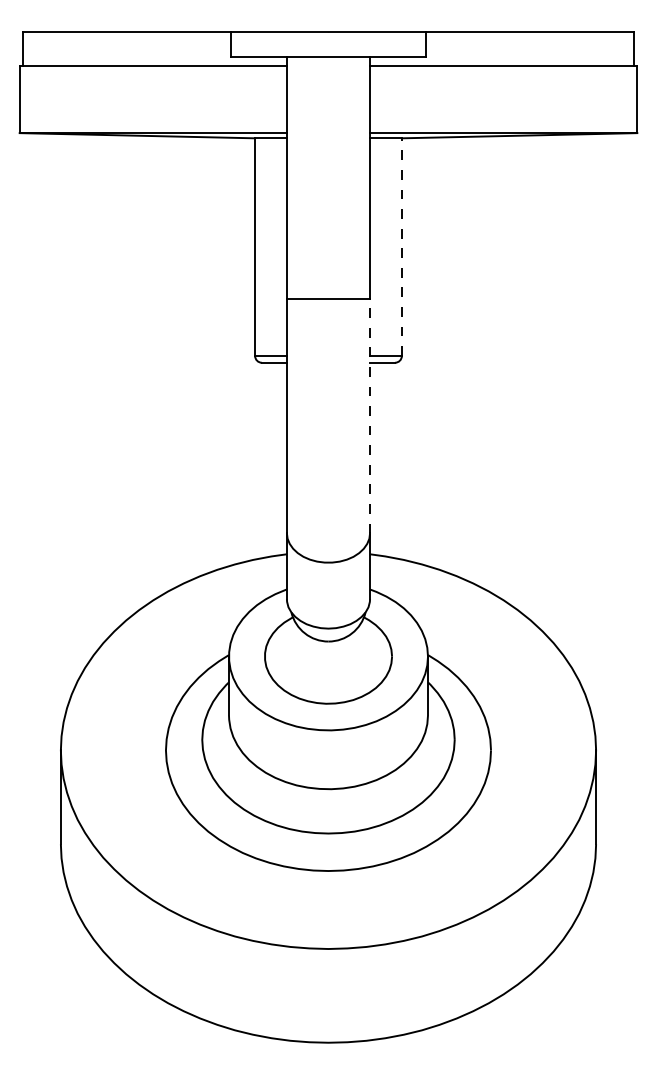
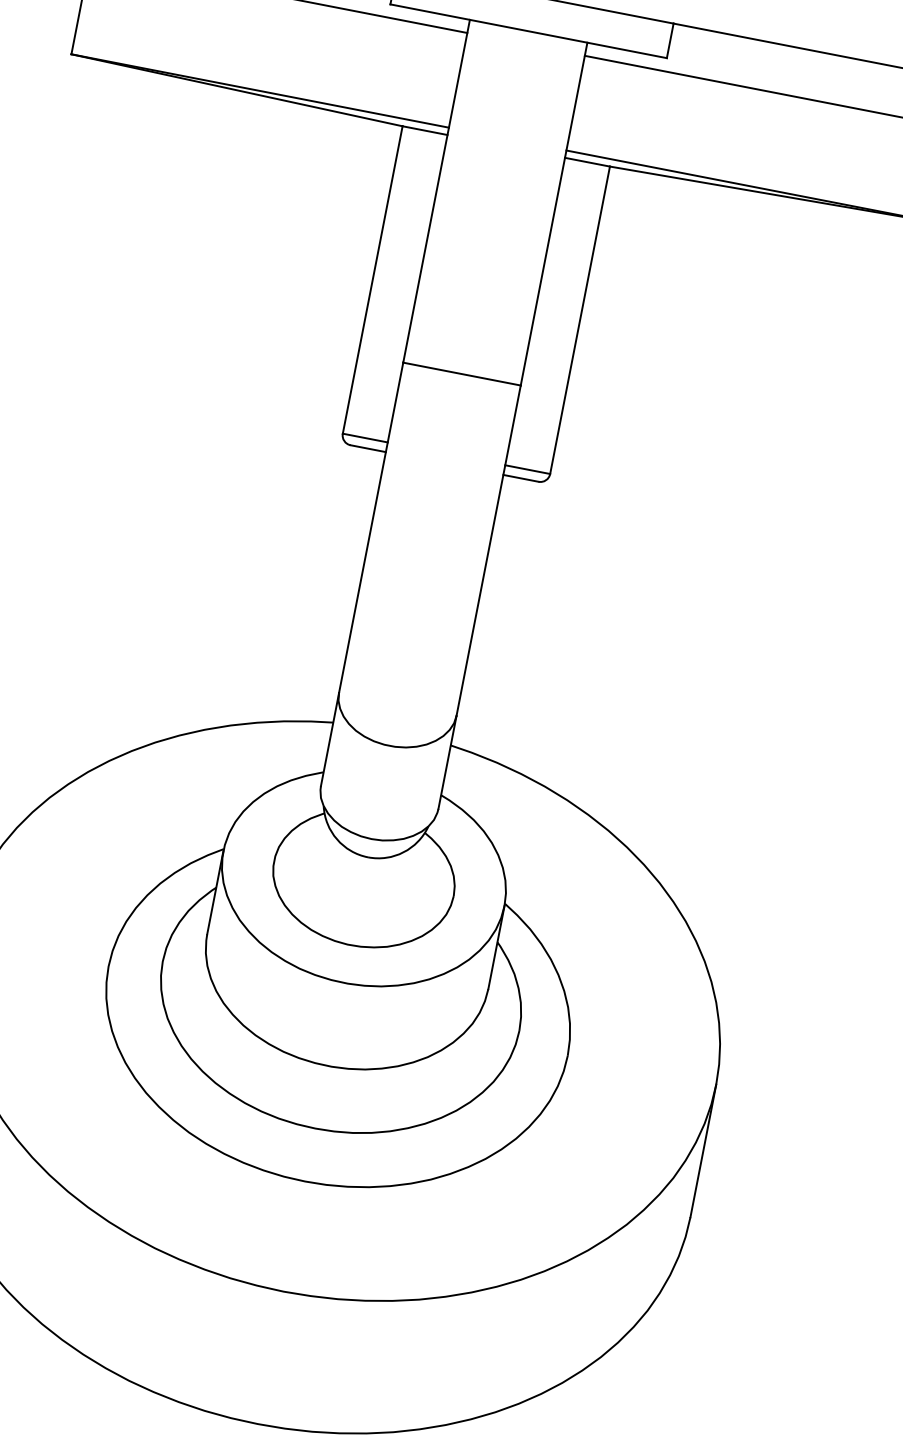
line: (401, 247) -> (579, 320), dashed -> solid
line: (370, 416) -> (489, 550), dashed -> solid

